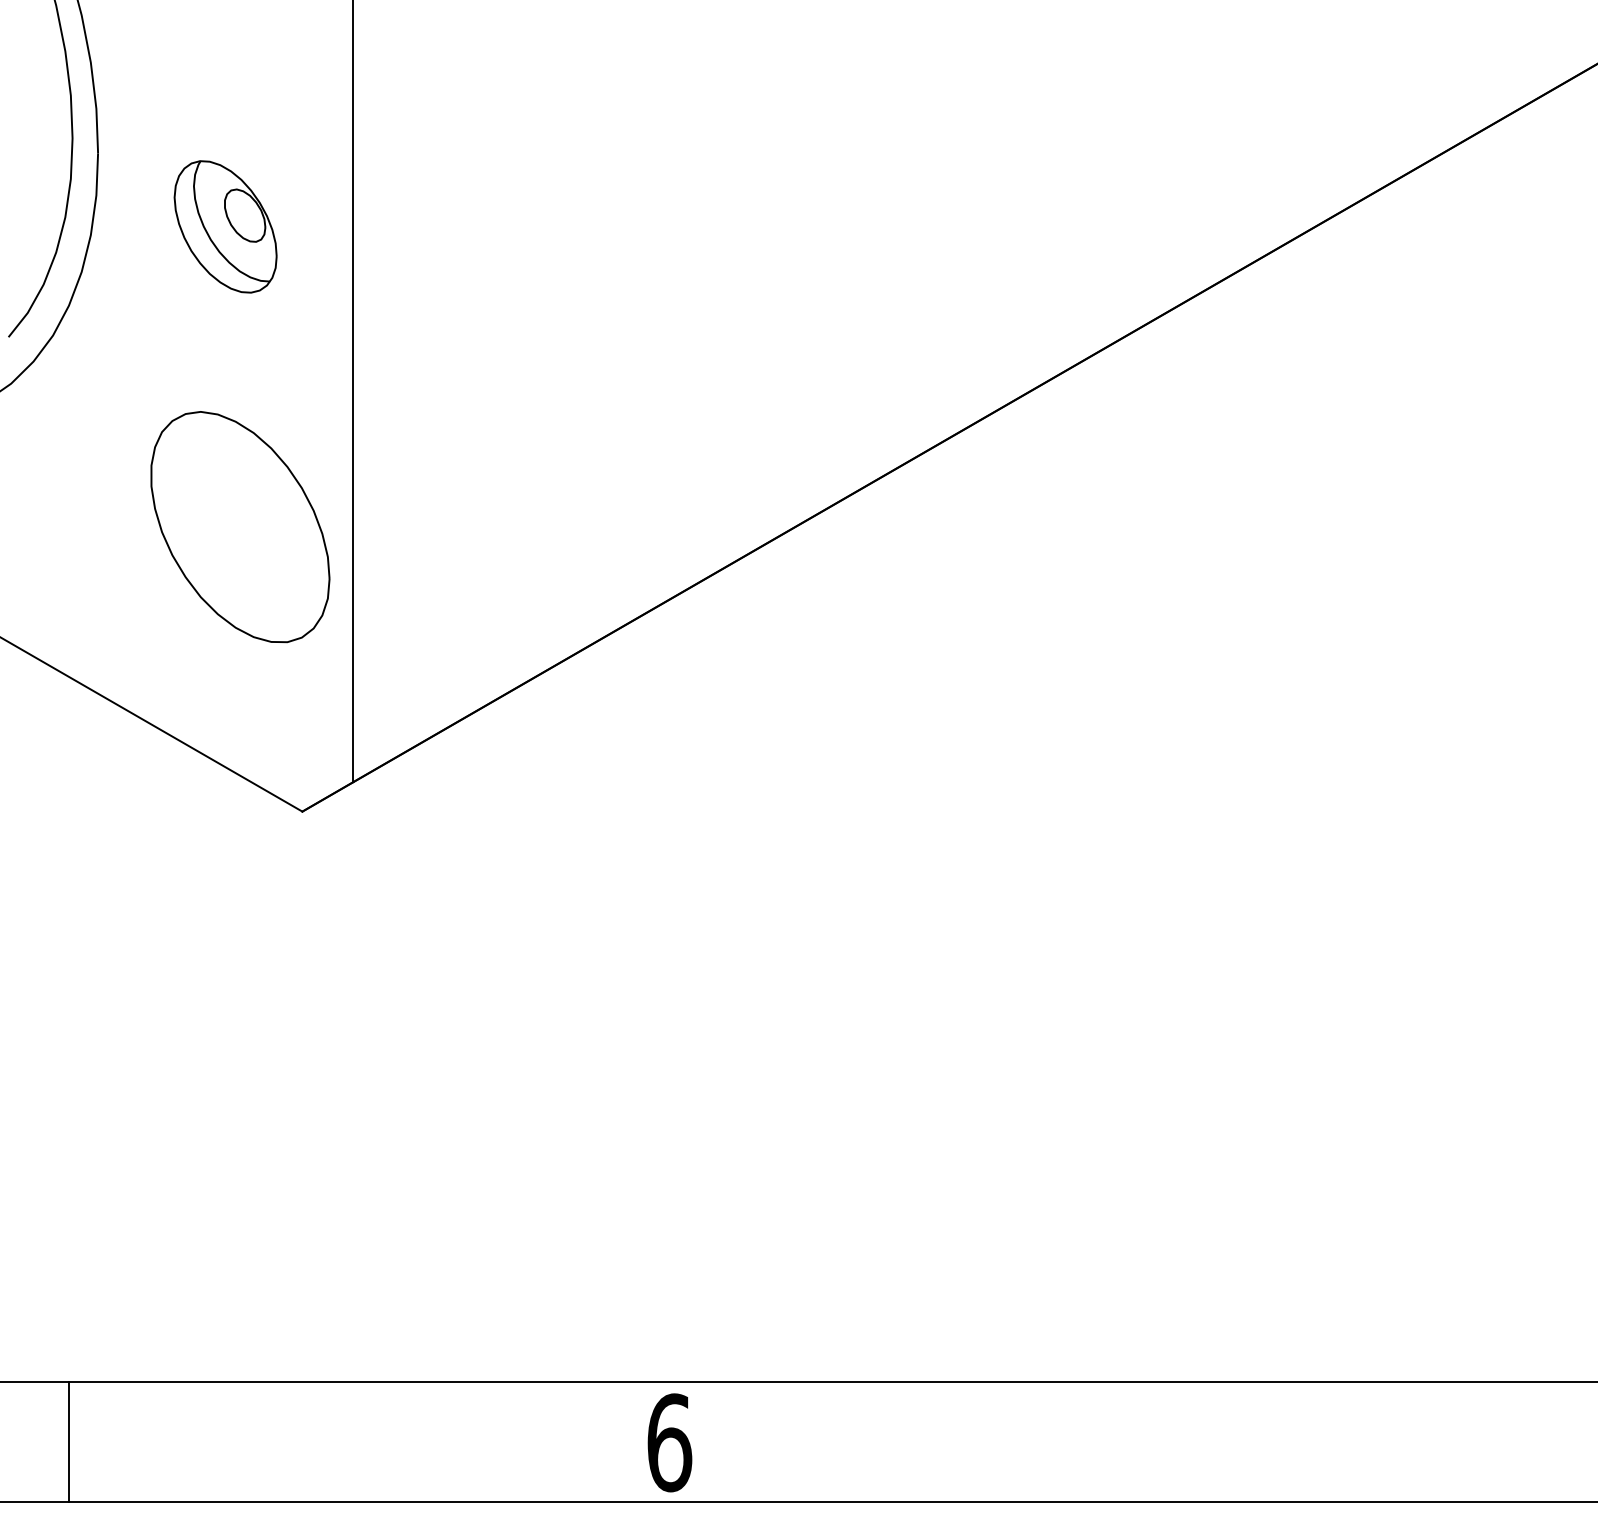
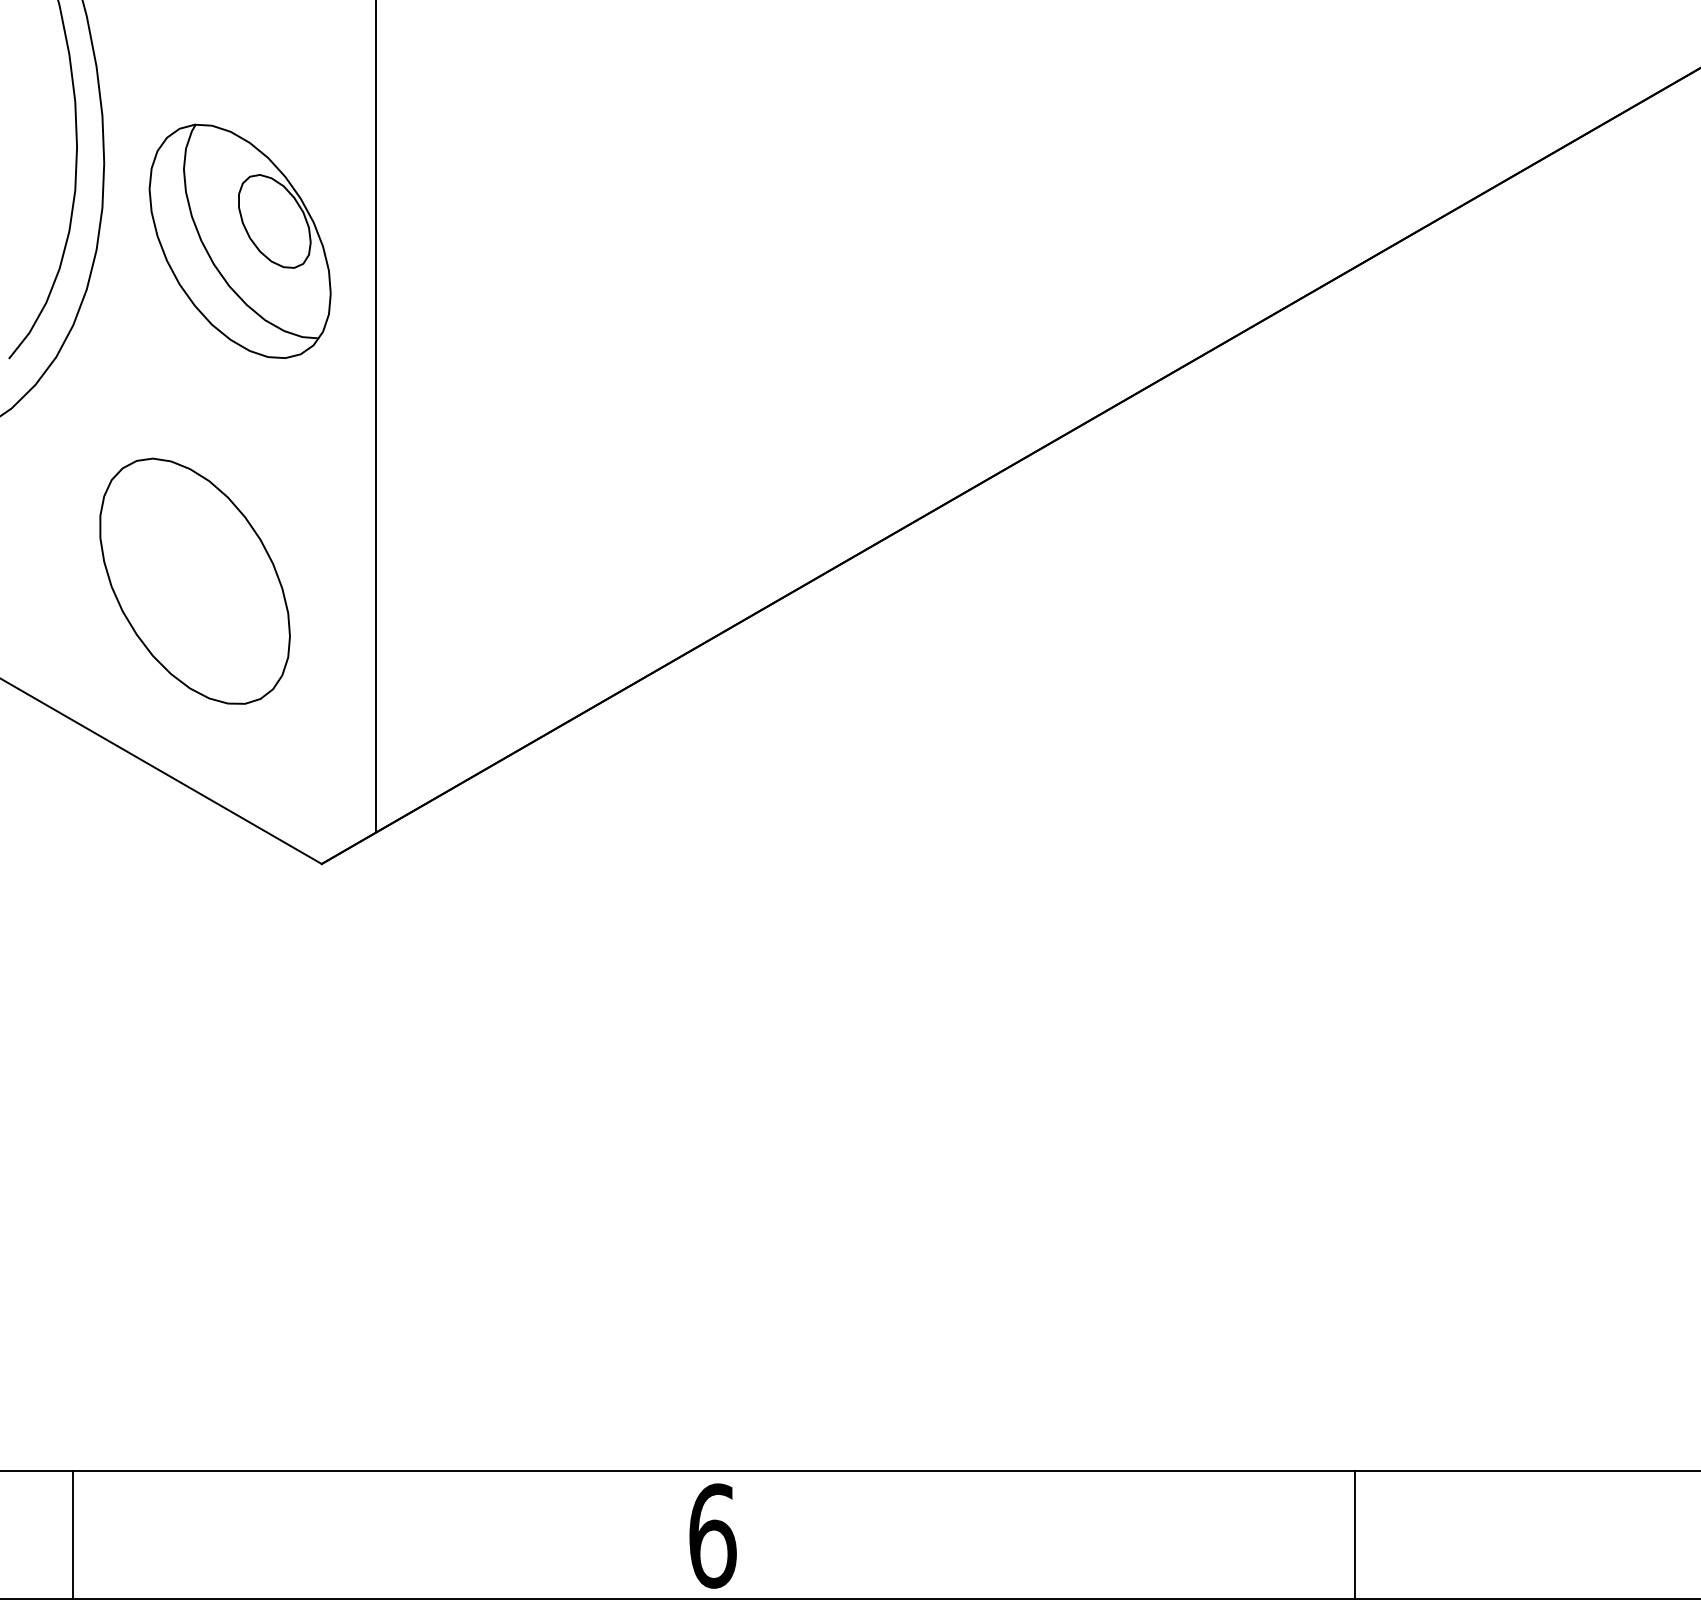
part: (225, 226) -> (239, 241), size x1.67
part: (240, 527) -> (195, 581), moved
line: (1272, 1441) -> (1354, 1534), added

